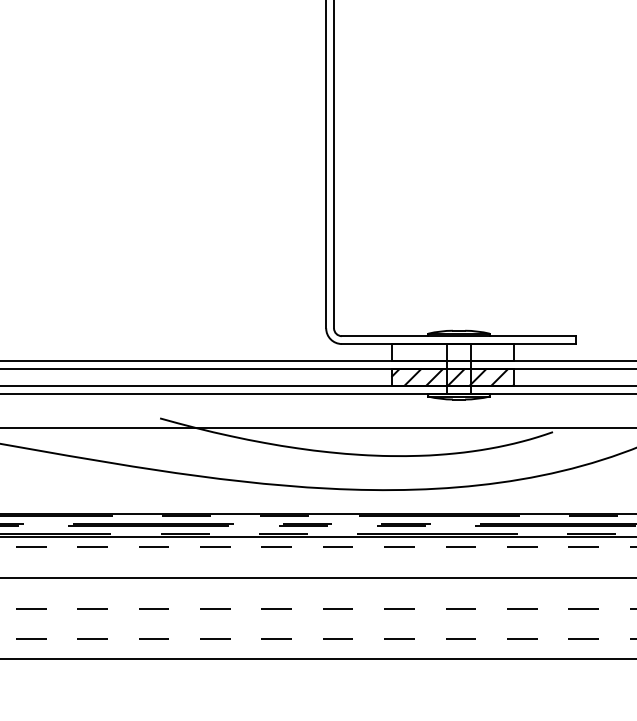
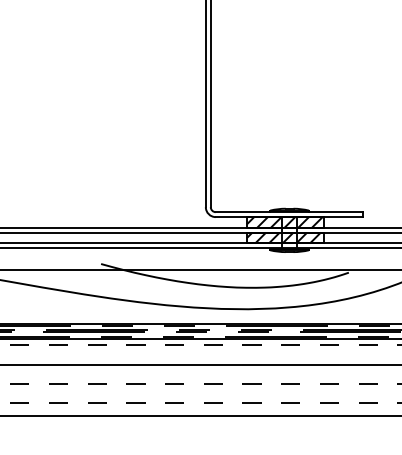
hatch: (450, 352) -> (284, 222), added

